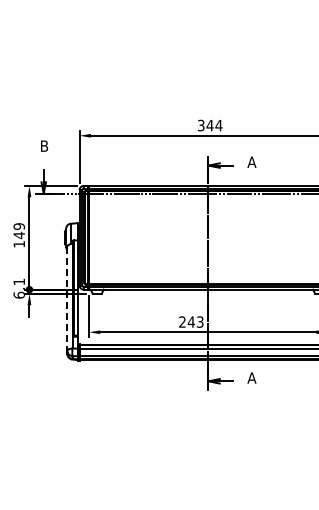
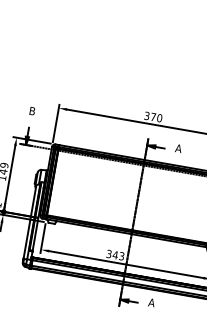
text: (214, 125) -> (156, 117), 344 -> 370
line: (67, 297) -> (30, 222), dashed -> solid
text: (182, 322) -> (109, 254), 243 -> 343

